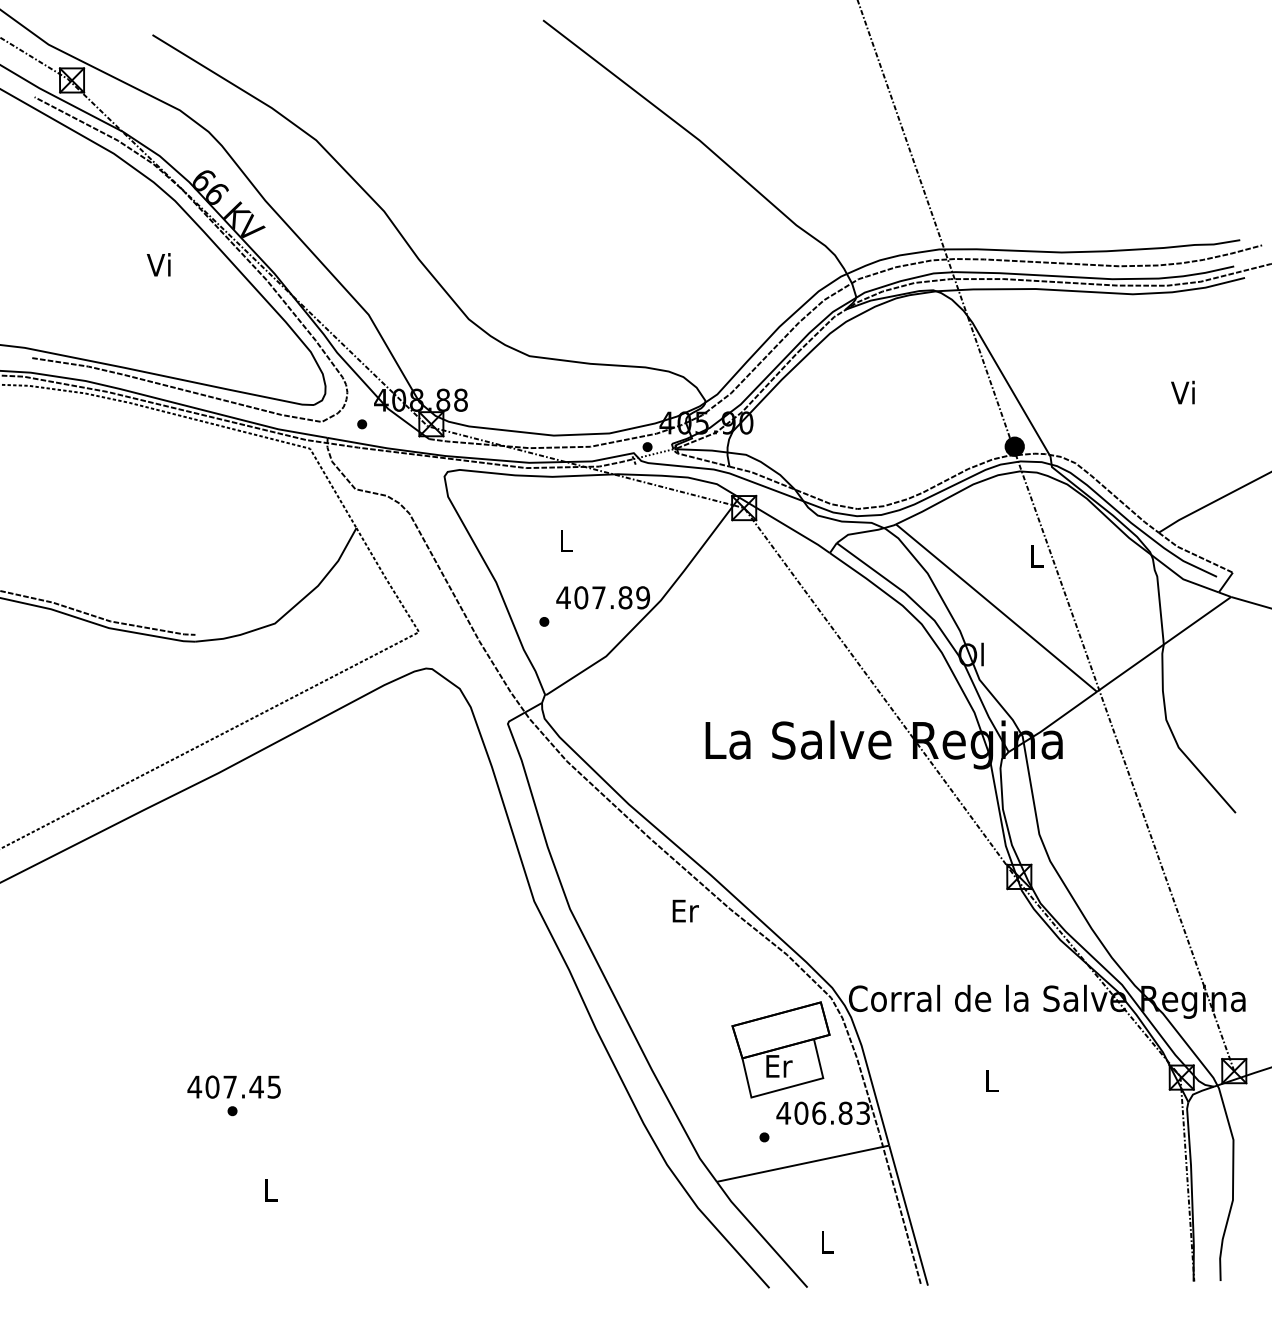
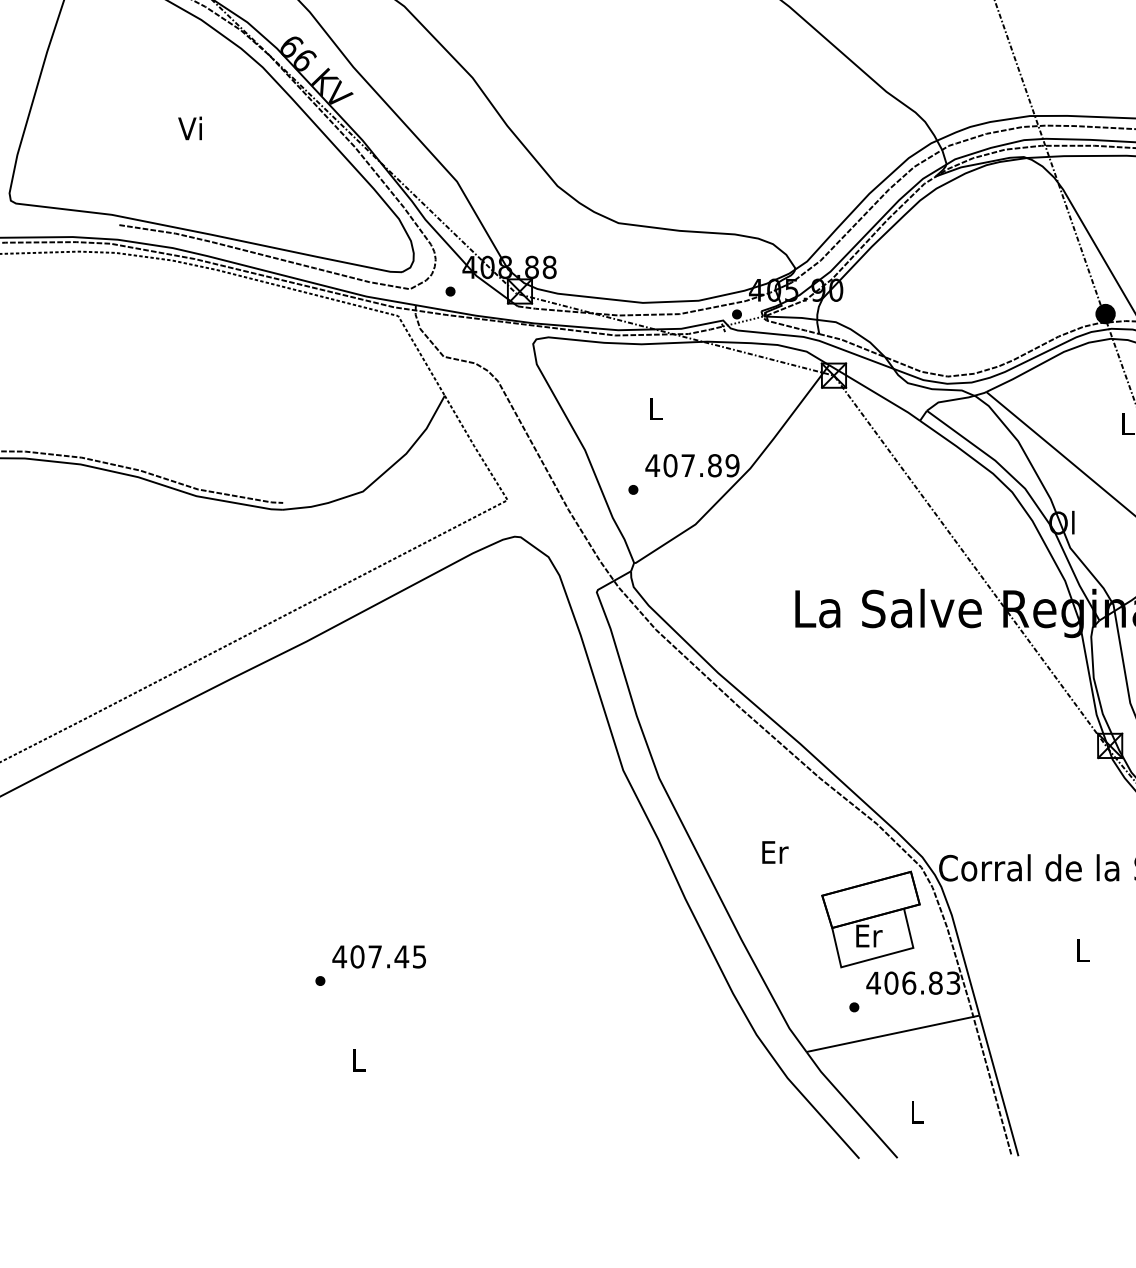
text: (158, 264) -> (189, 128), moved
text: (685, 910) -> (775, 851), moved
text: (233, 1086) -> (378, 956), moved

